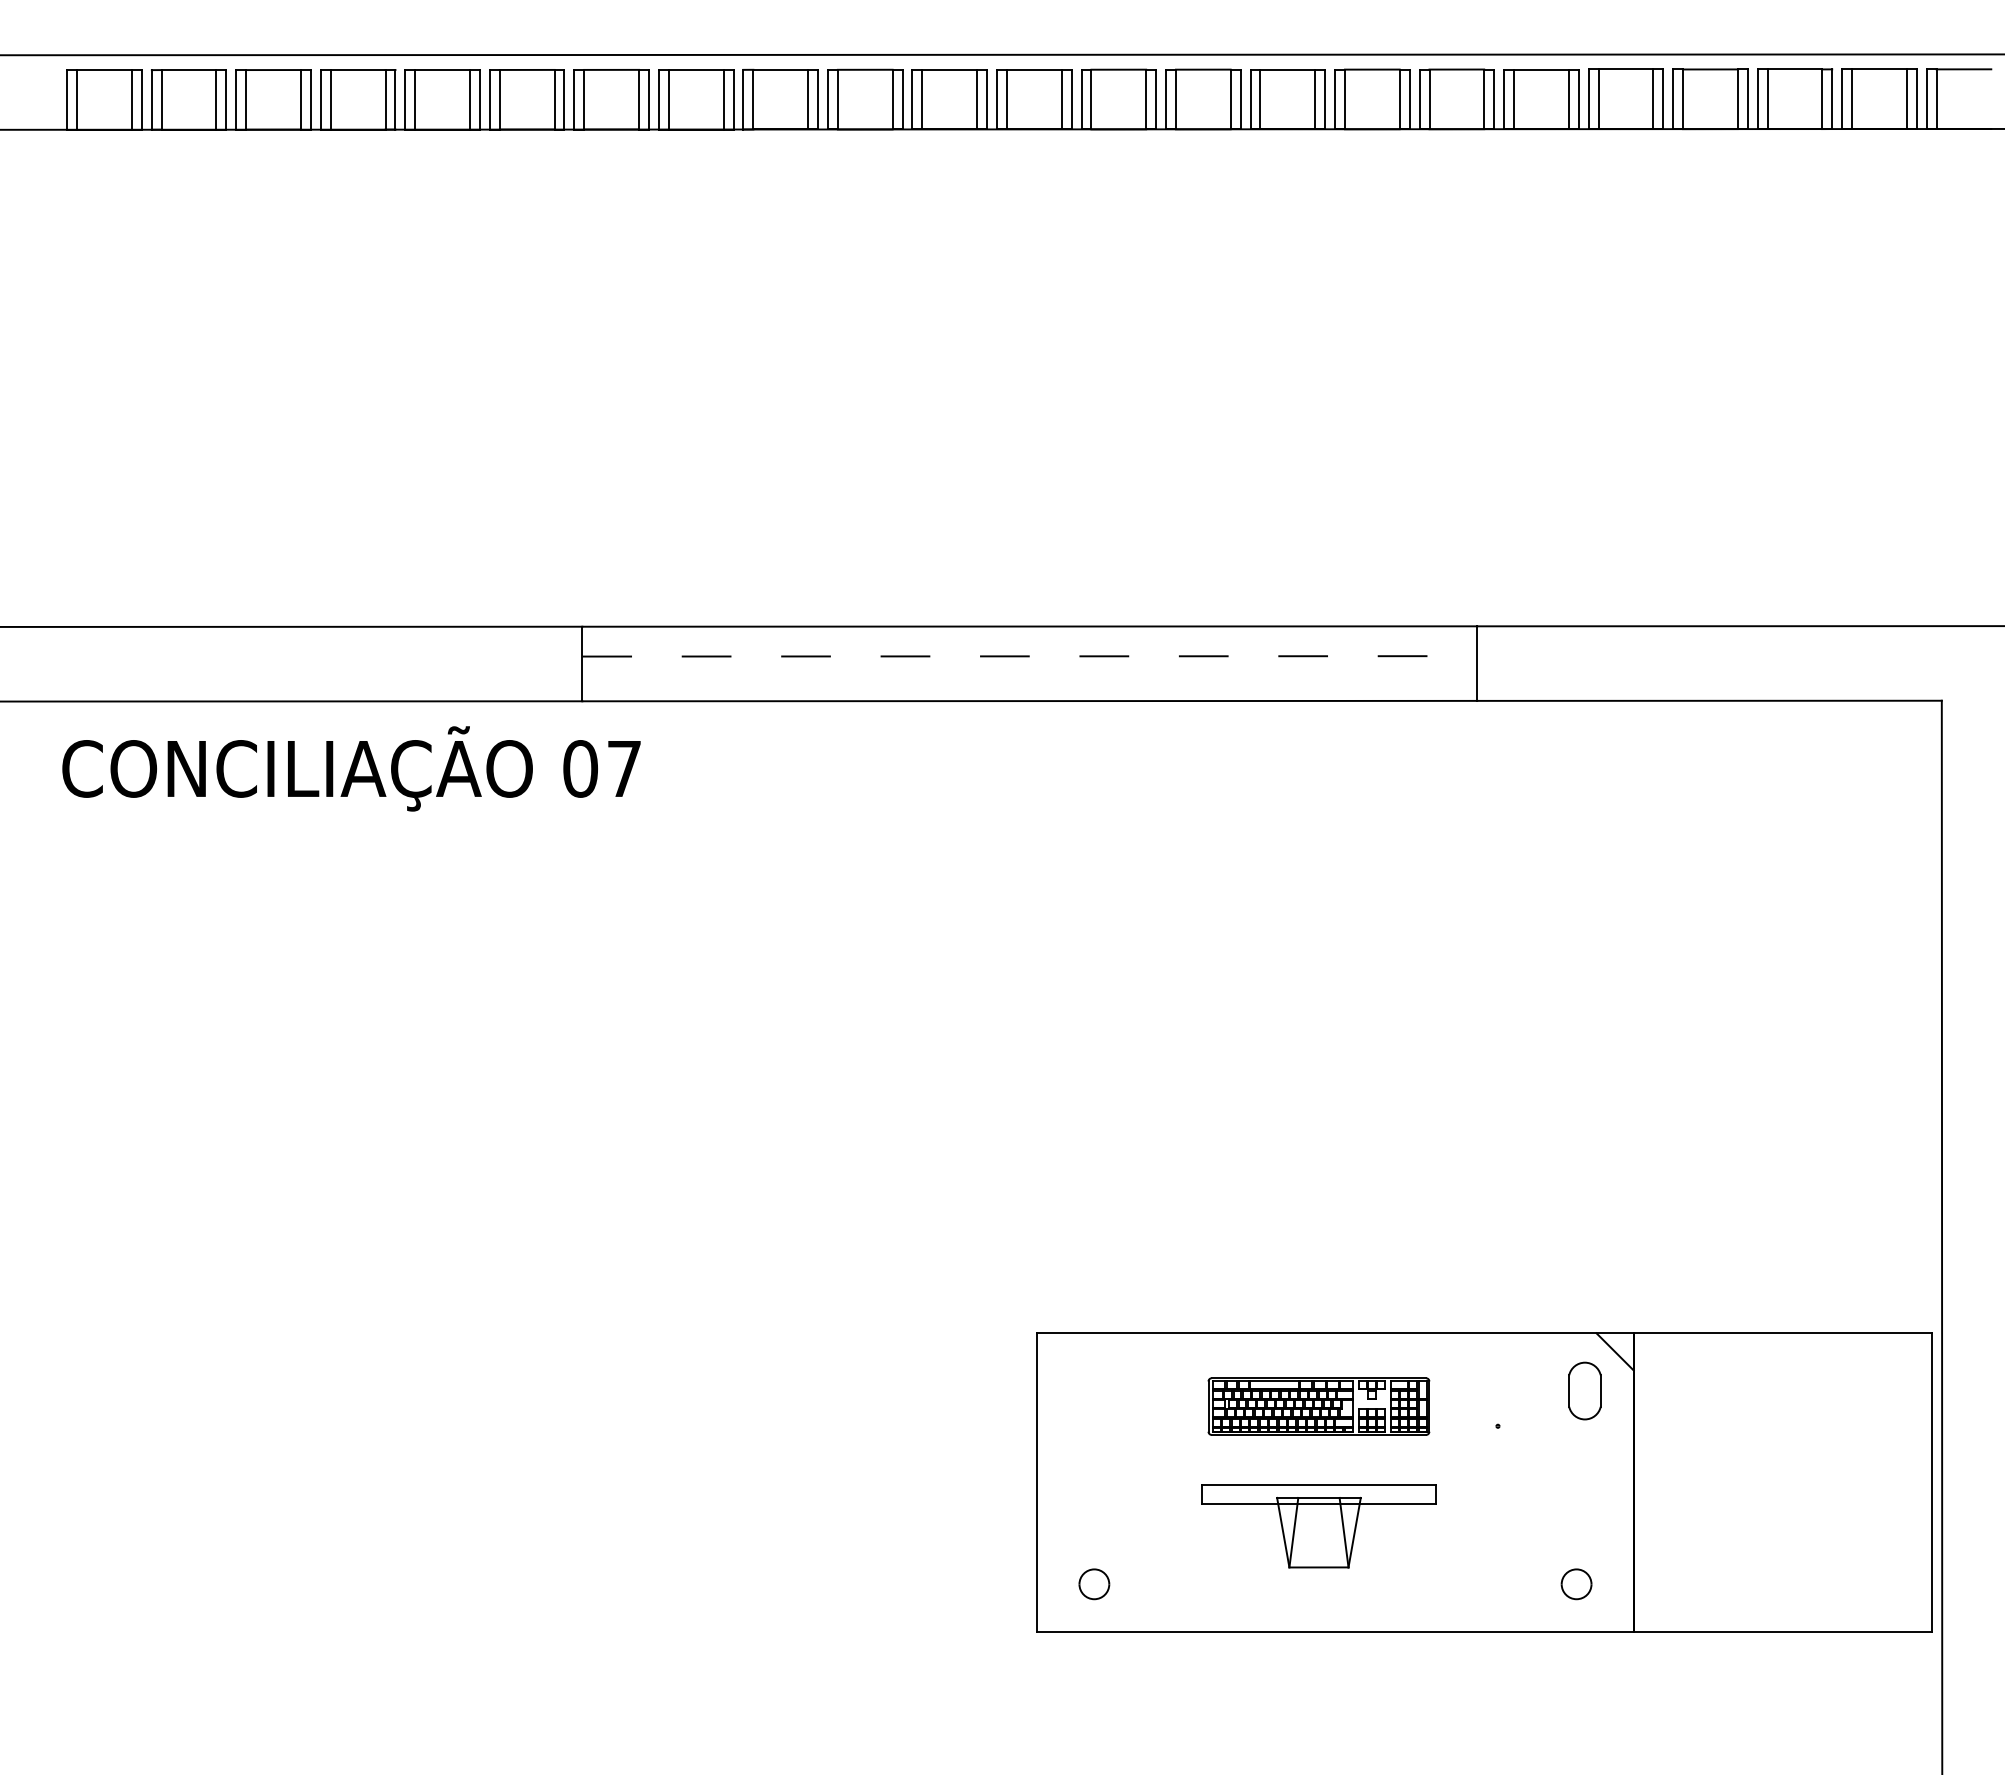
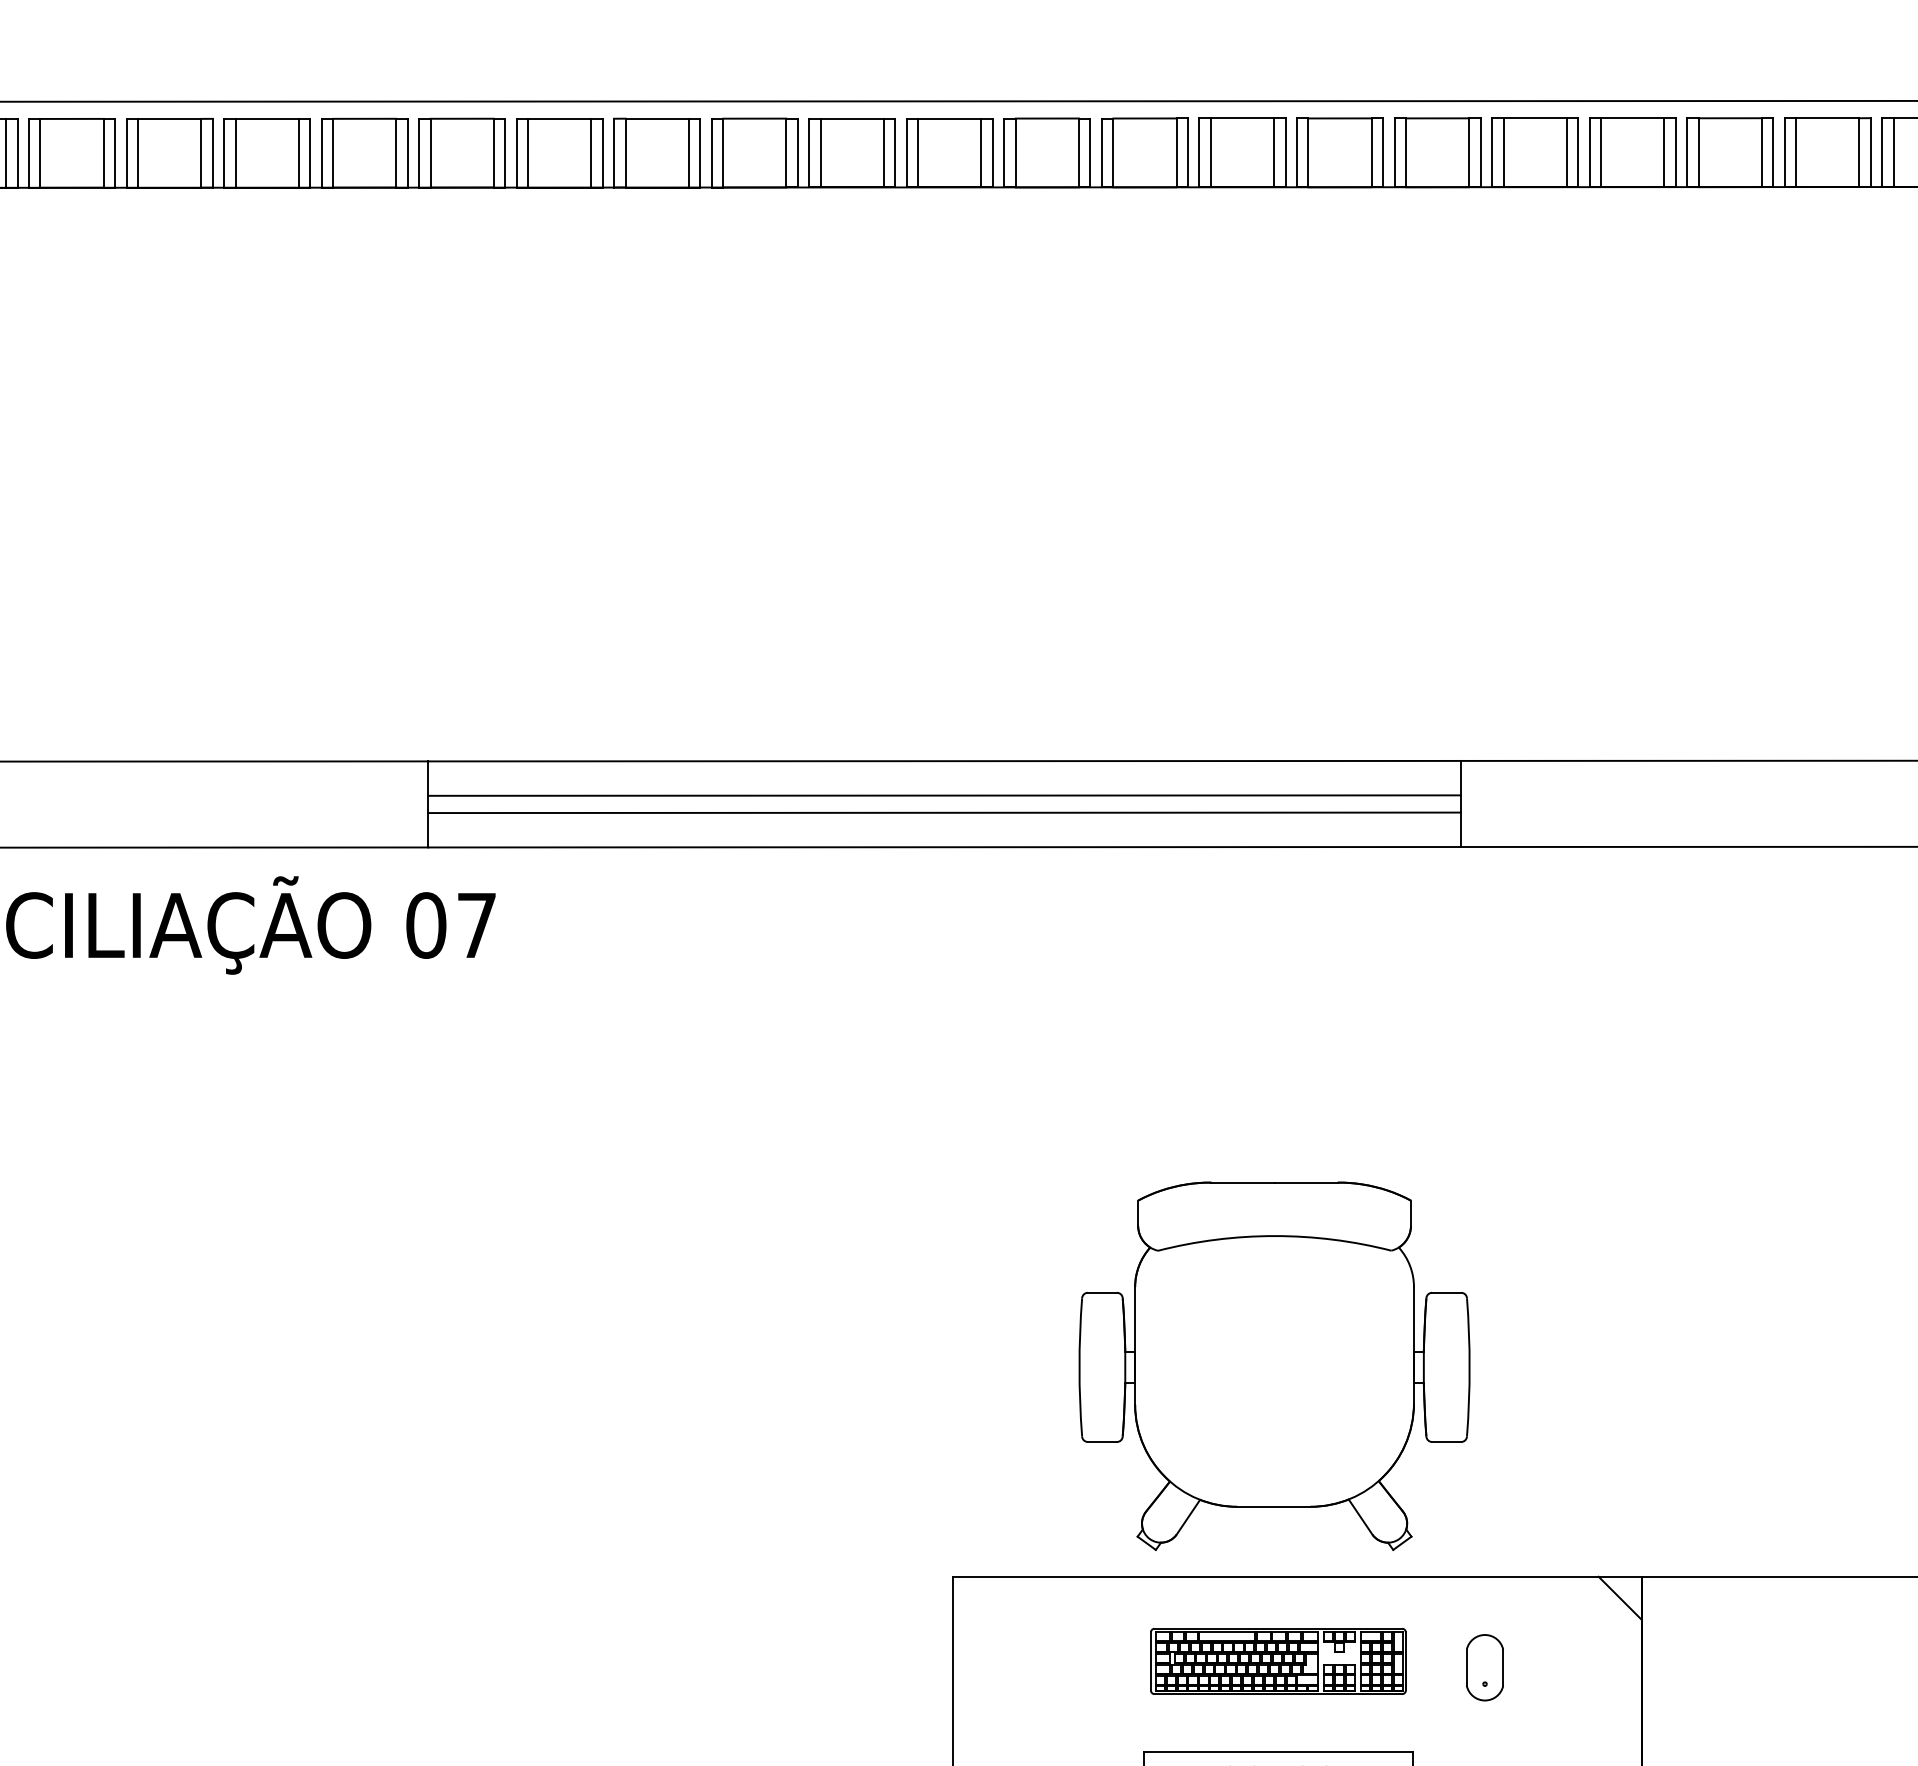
line: (1030, 656) -> (945, 795), dashed -> solid
line: (1029, 671) -> (944, 813), added
part: (1315, 1150) -> (1274, 1365), added
part: (1584, 1390) -> (1484, 1667), moved

